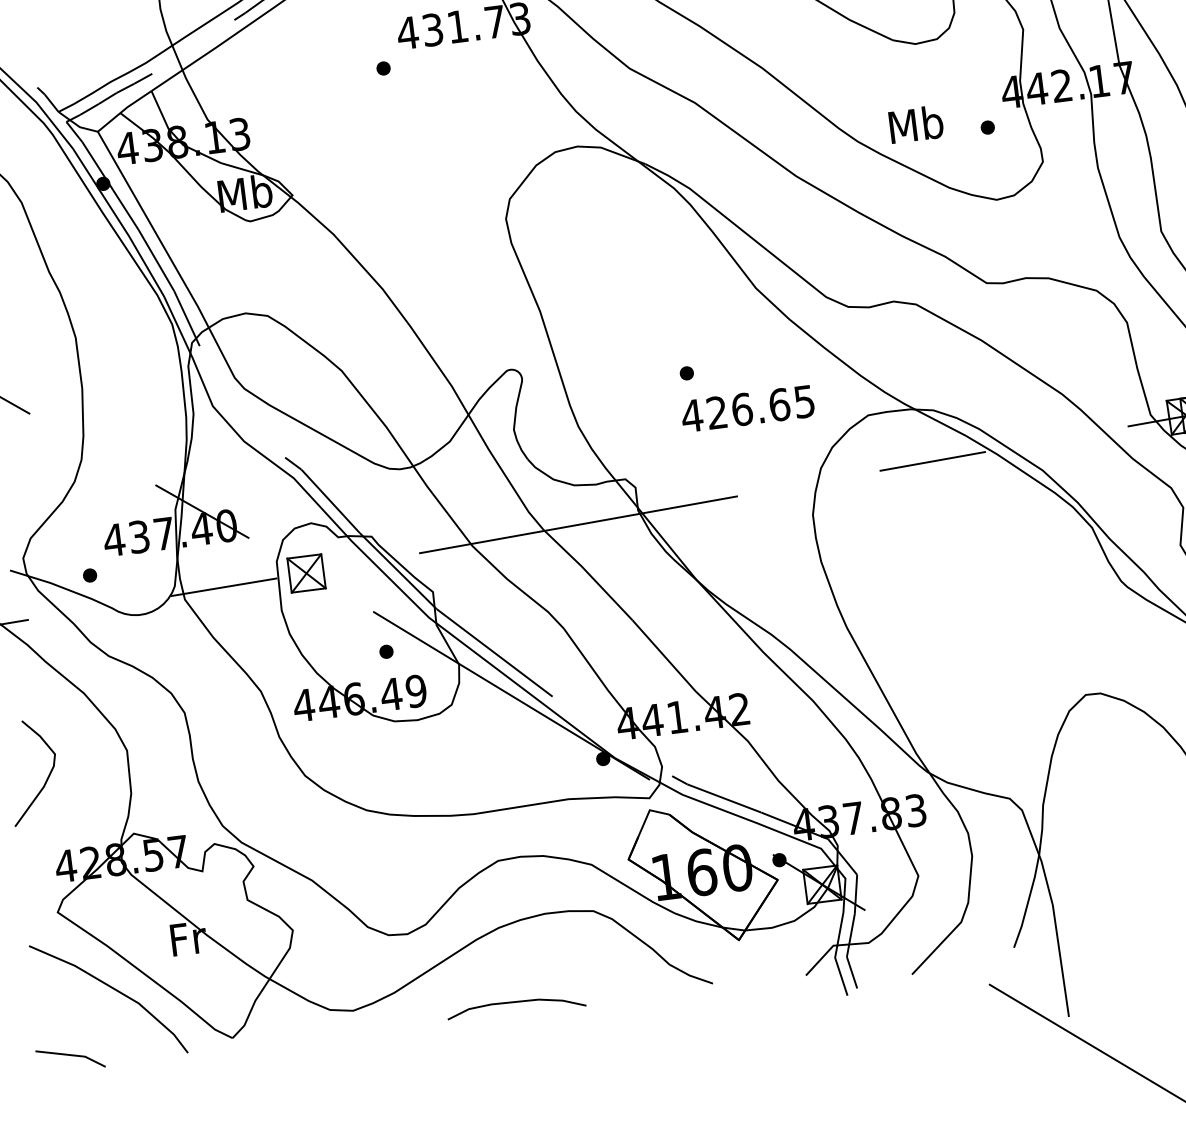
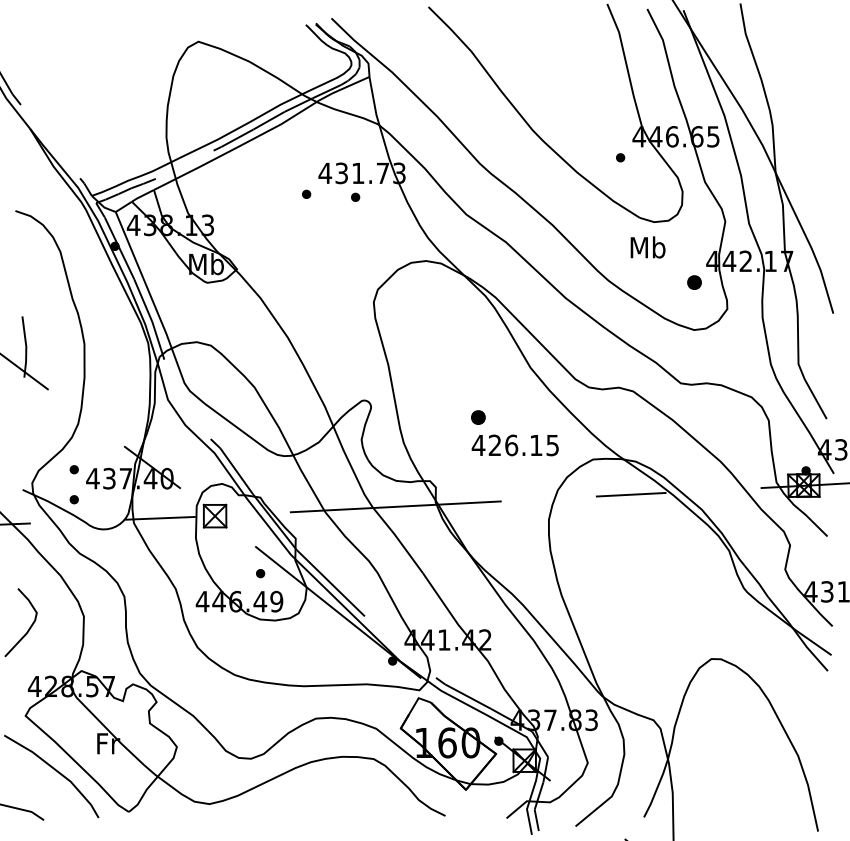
part: (458, 62) -> (355, 196), added
text: (915, 124) -> (647, 247), moved
part: (986, 126) -> (693, 281), size x1.6
part: (686, 372) -> (478, 416), size x1.6
text: (779, 404) -> (536, 445), 426.65 -> 426.15
part: (83, 529) -> (73, 469), added
curve: (515, 1003) -> (315, 812), removed

